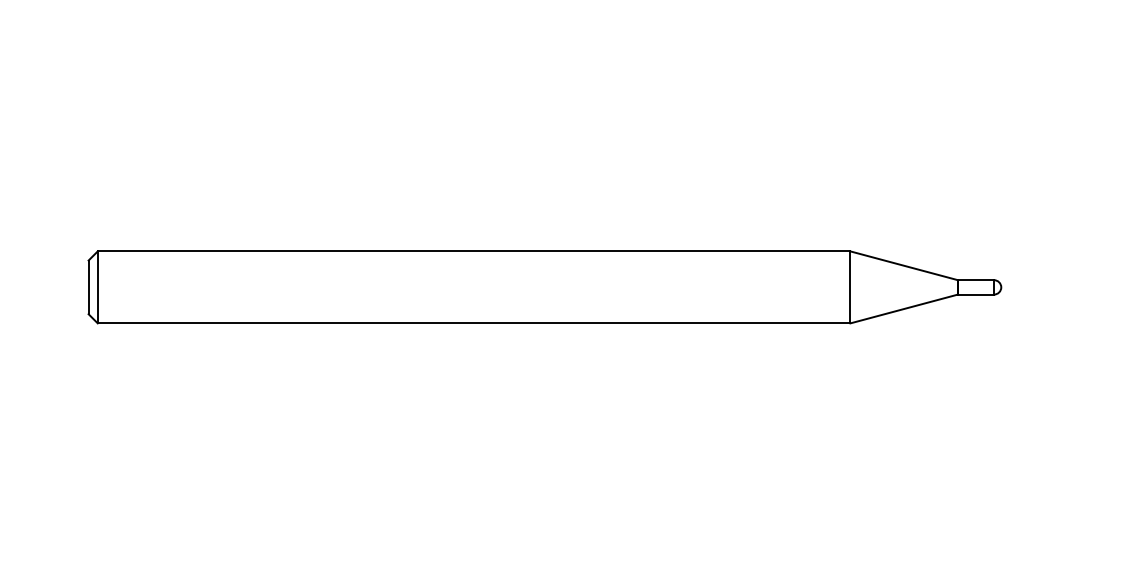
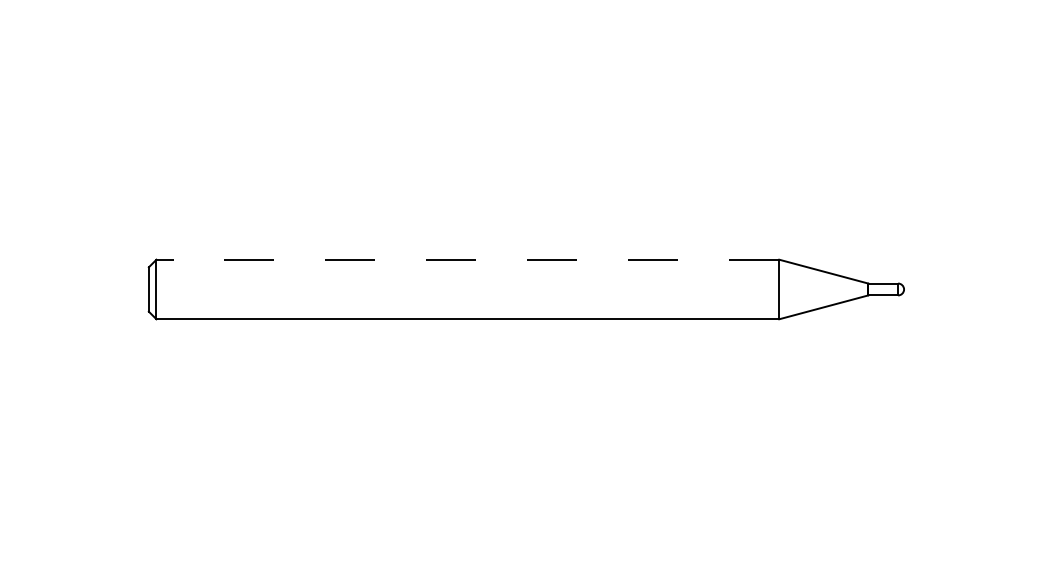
line: (473, 251) -> (467, 259), solid -> dashed

